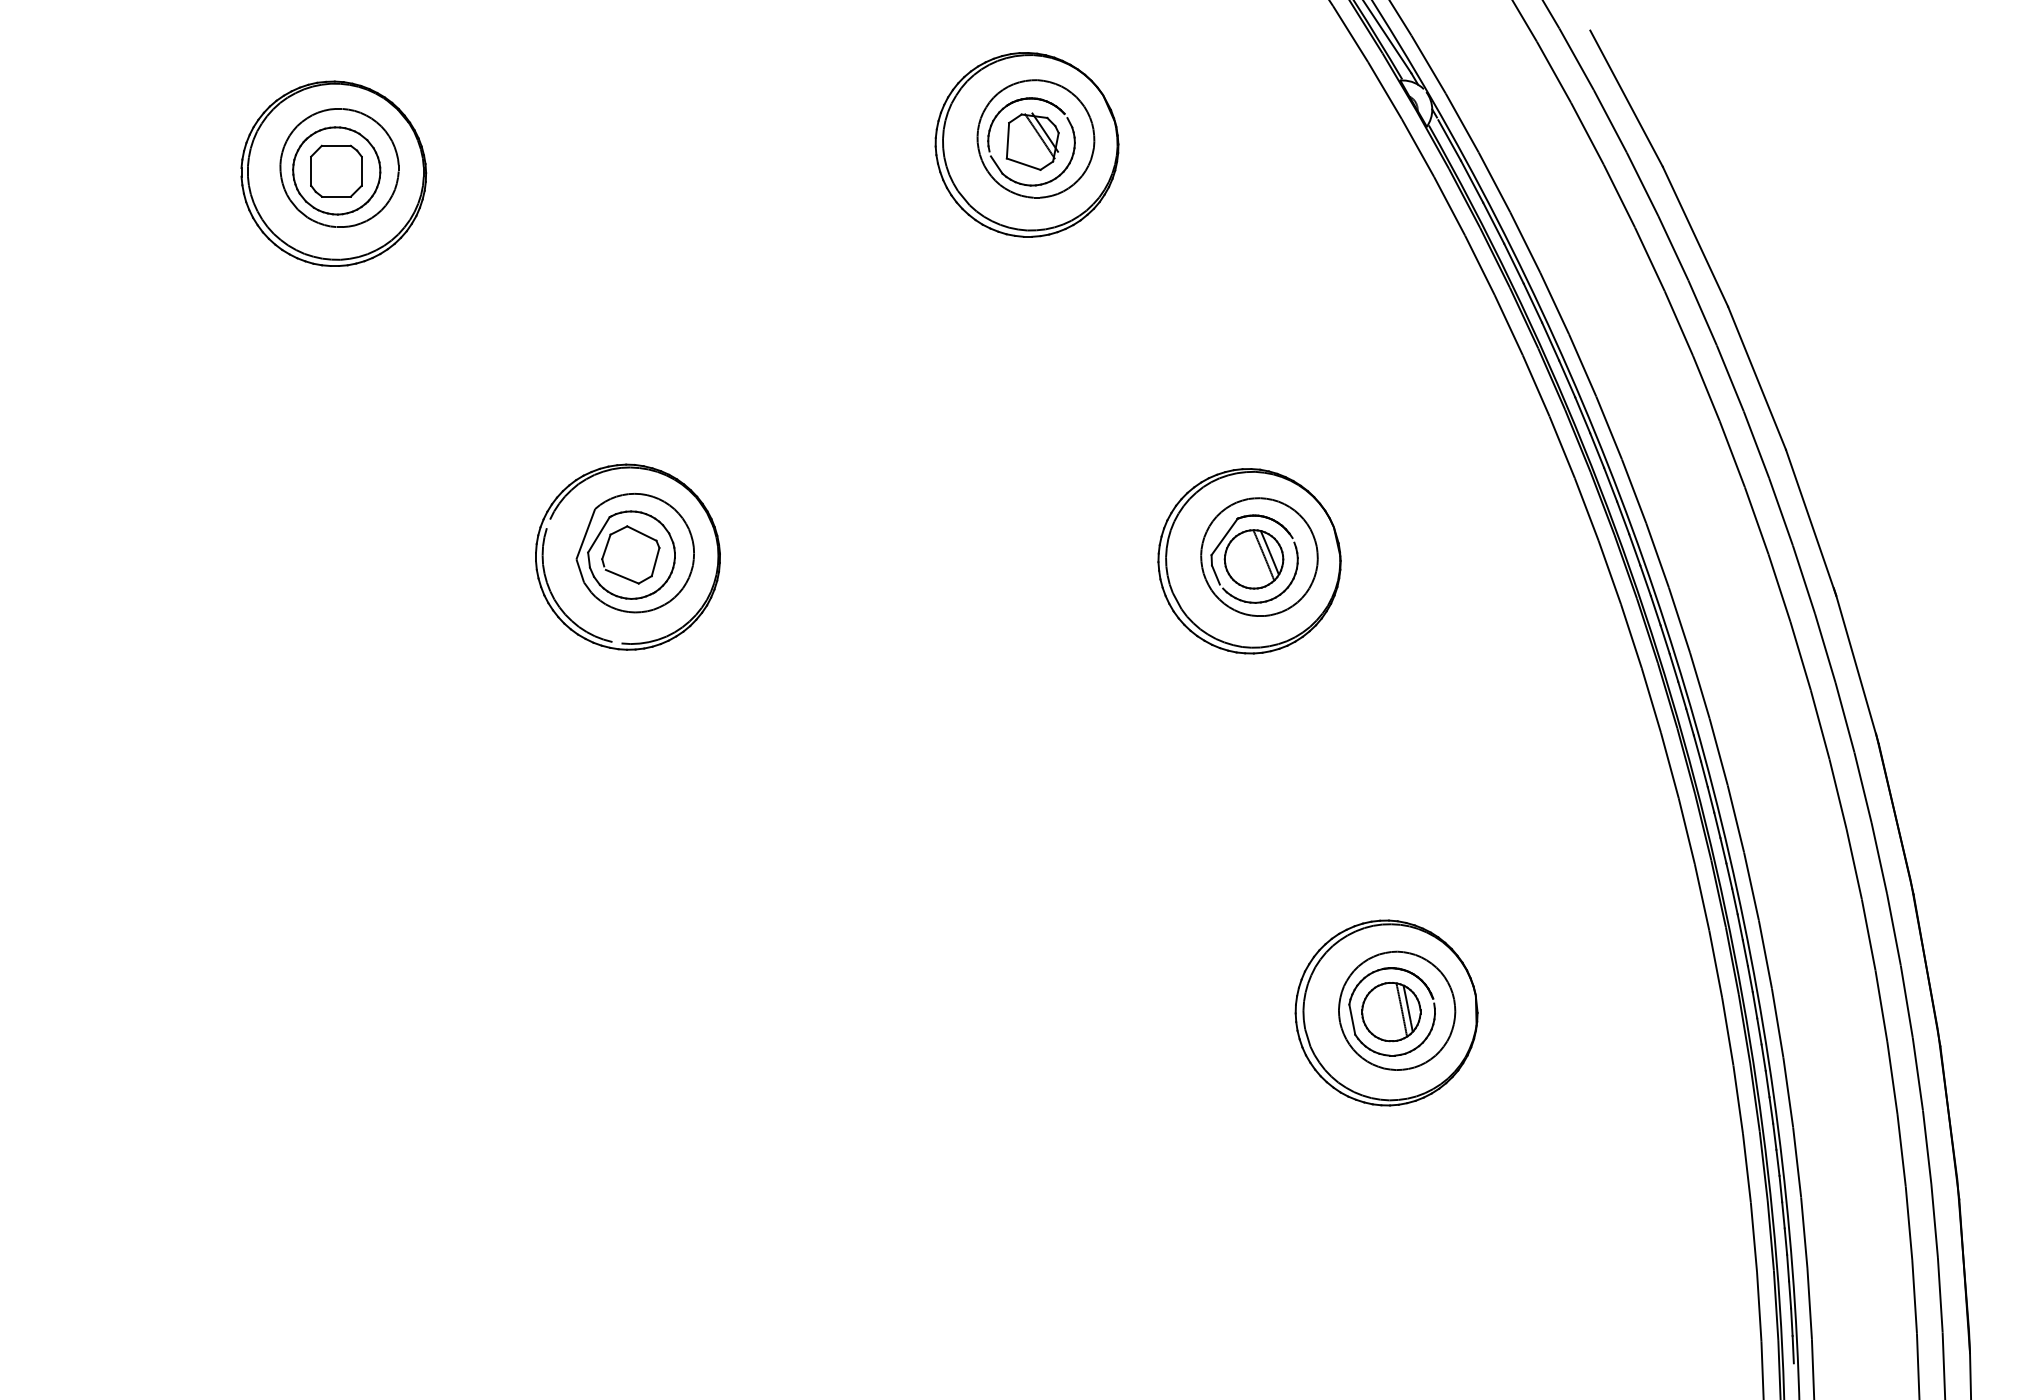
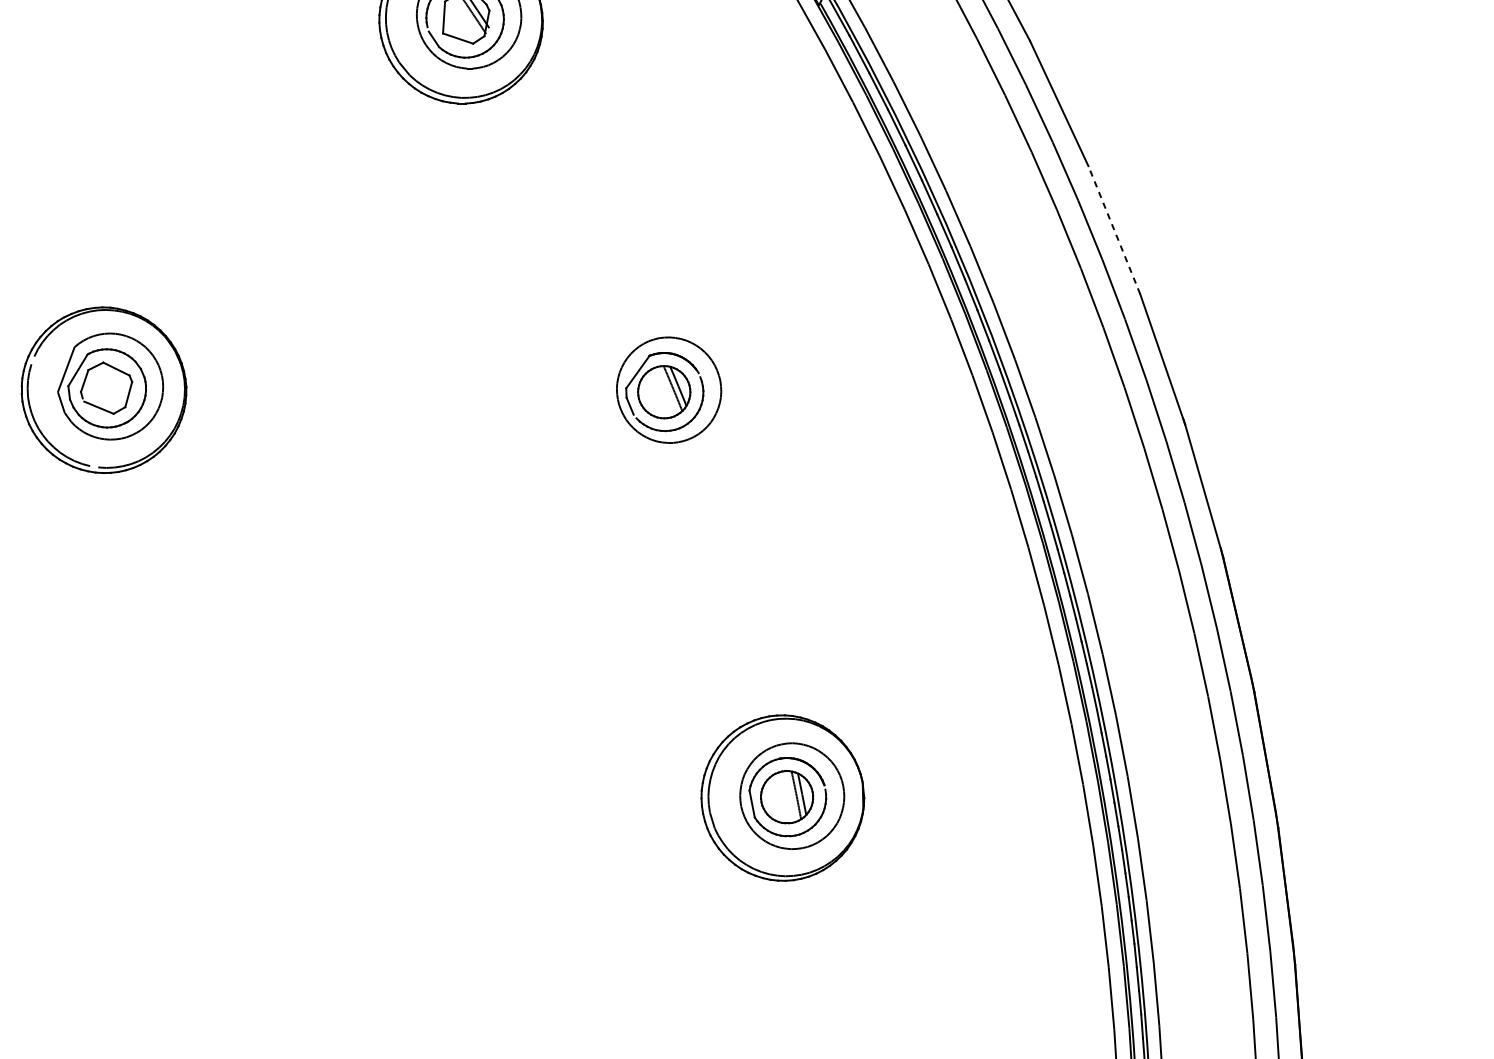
line: (1756, 377) -> (1113, 229), solid -> dashed
part: (1249, 561) -> (660, 394), removed

